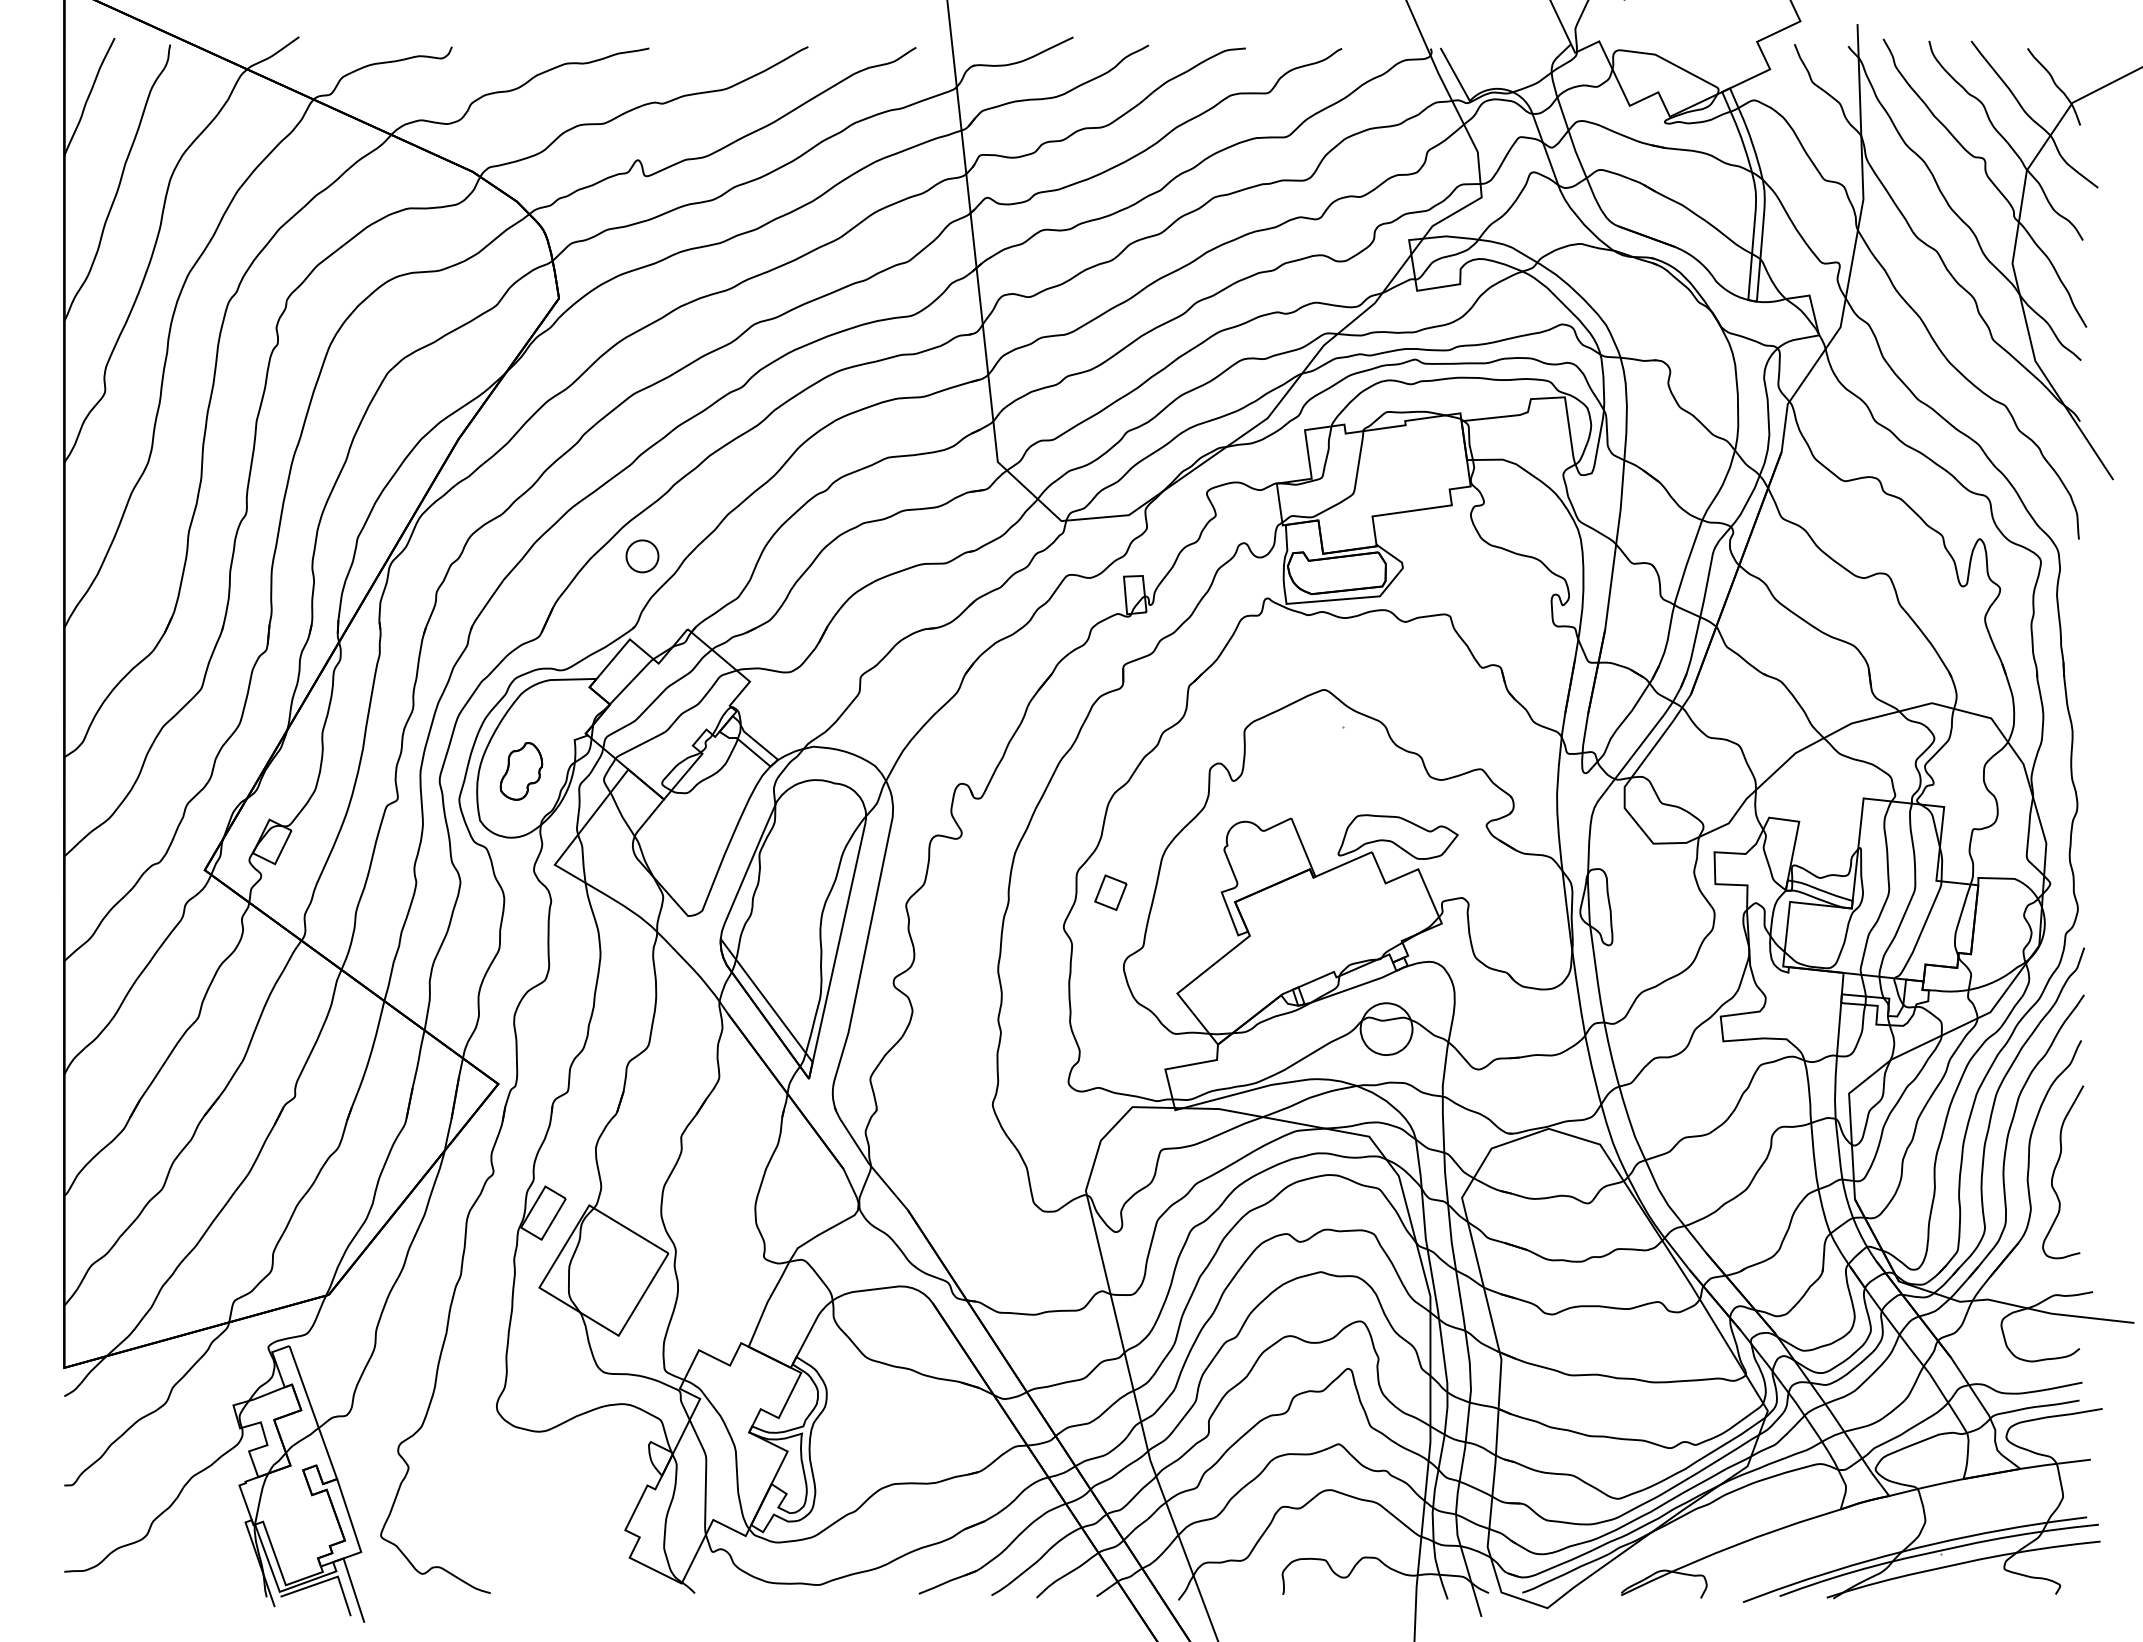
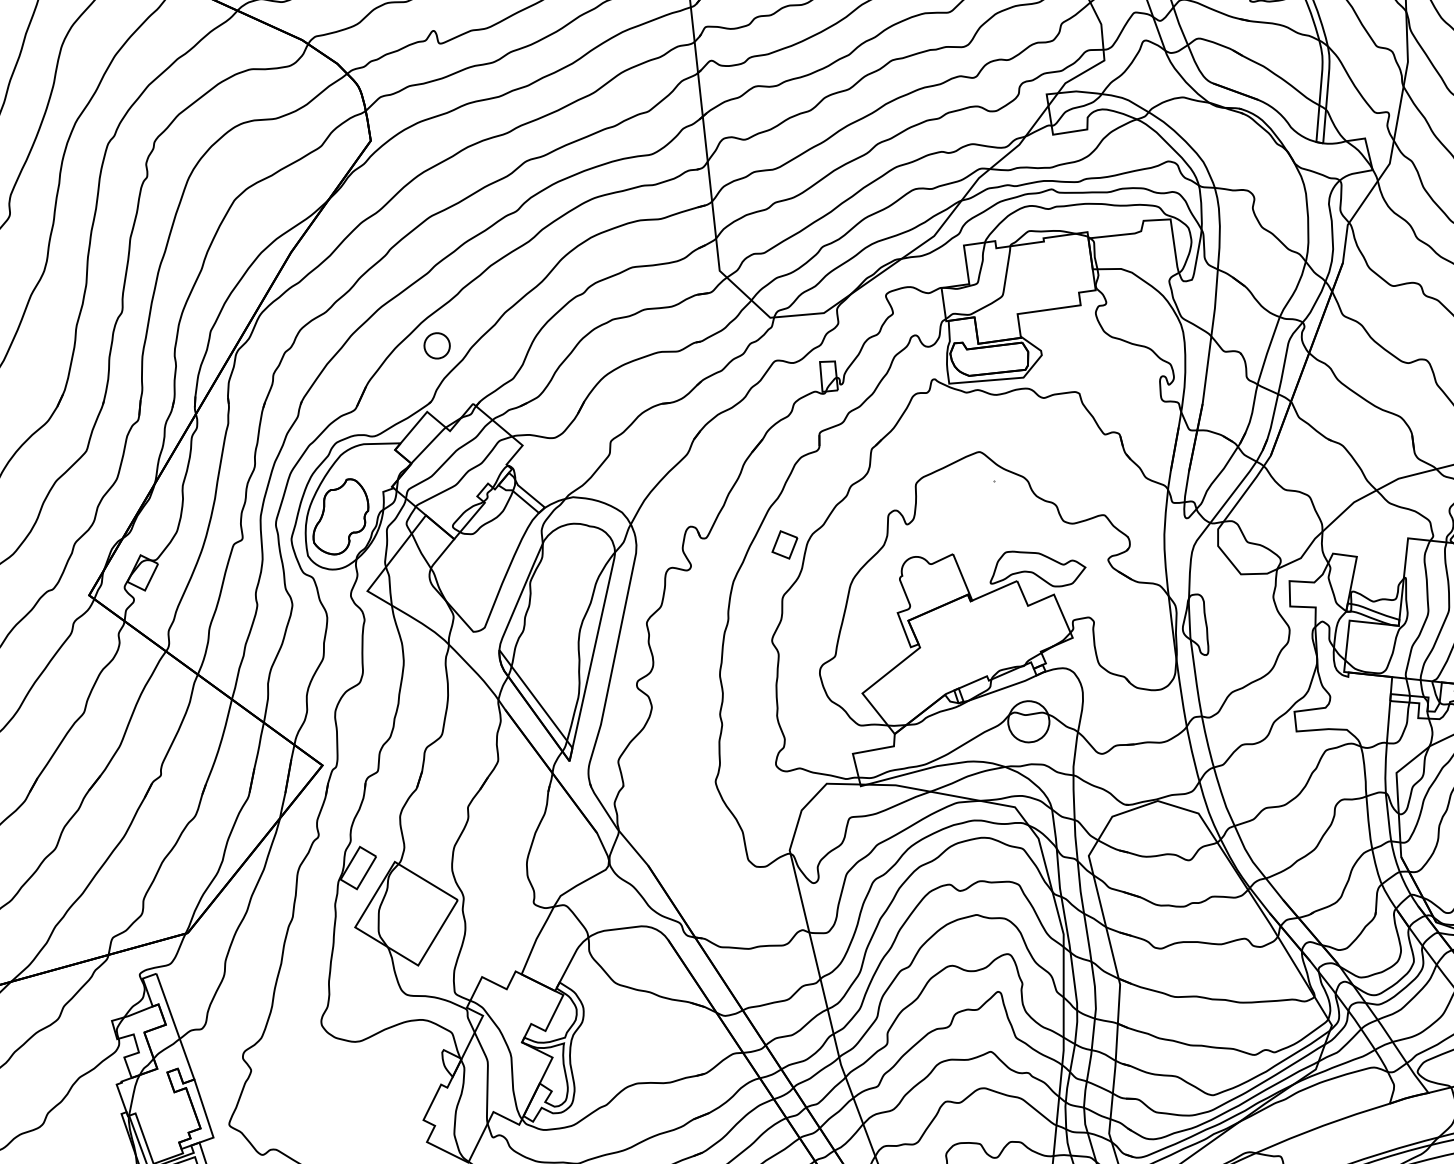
part: (521, 771) -> (340, 516), size x1.67
part: (1110, 892) -> (784, 544), moved

